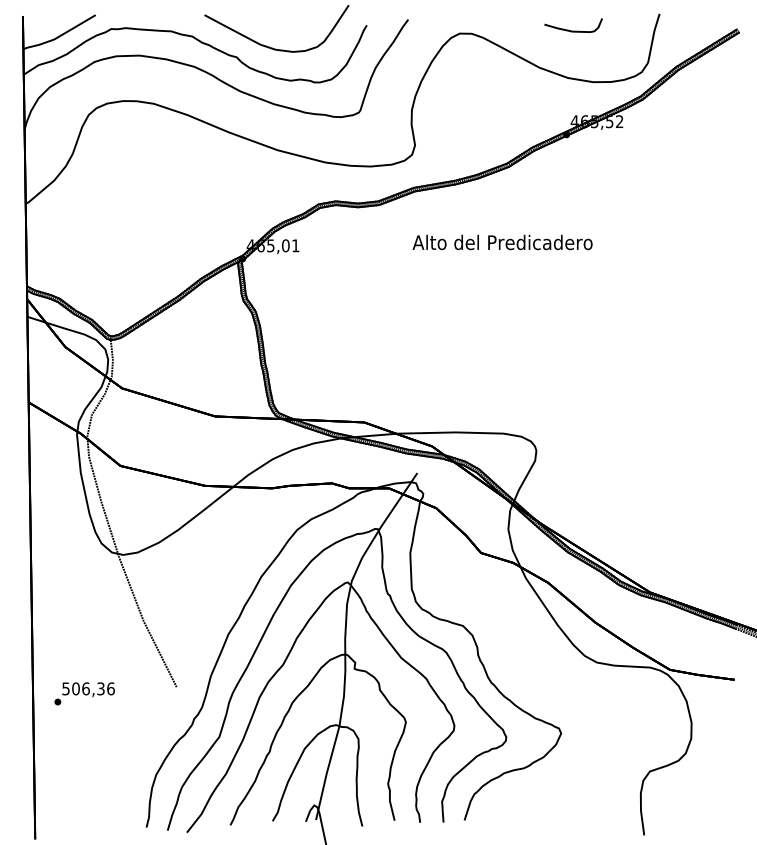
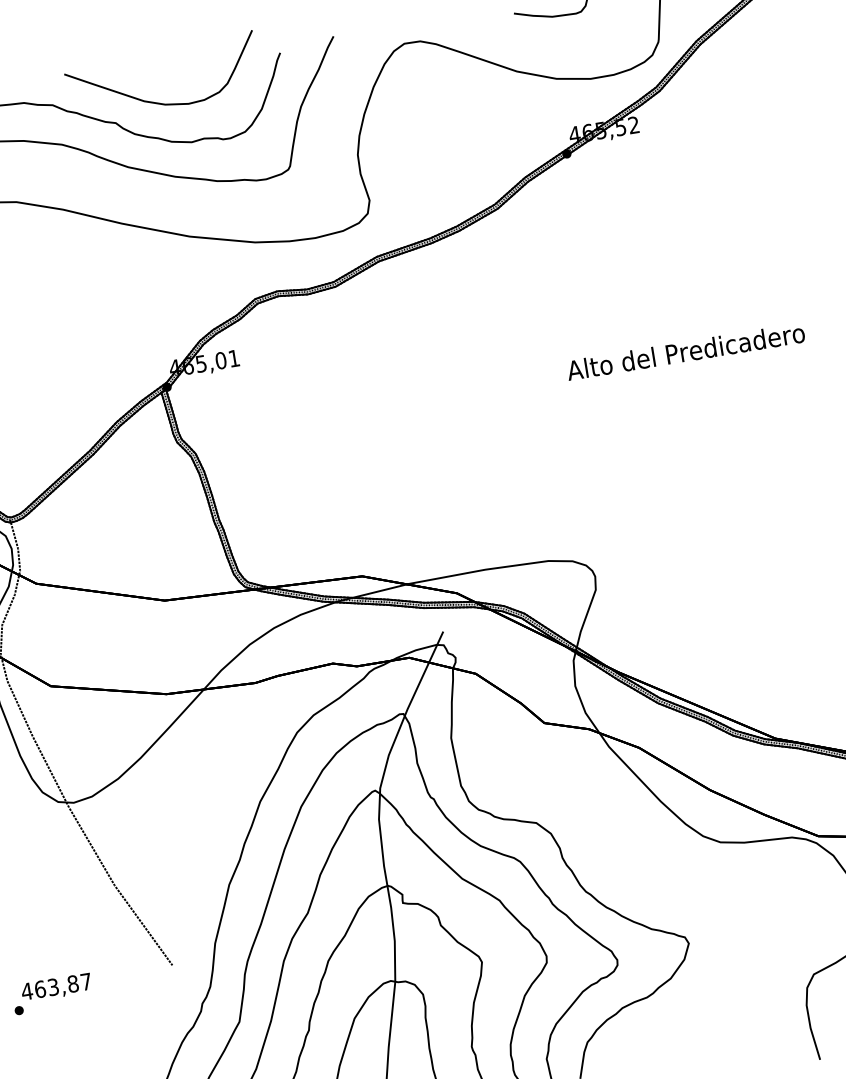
text: (502, 242) -> (685, 351), moved
text: (87, 688) -> (55, 986), 506,36 -> 463,87

